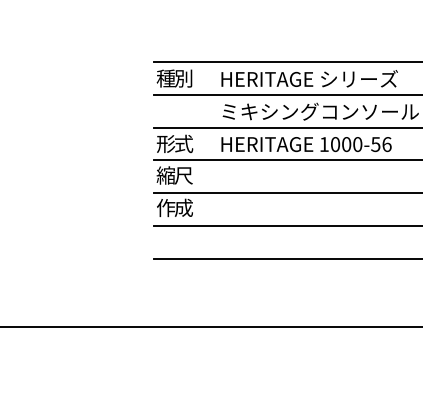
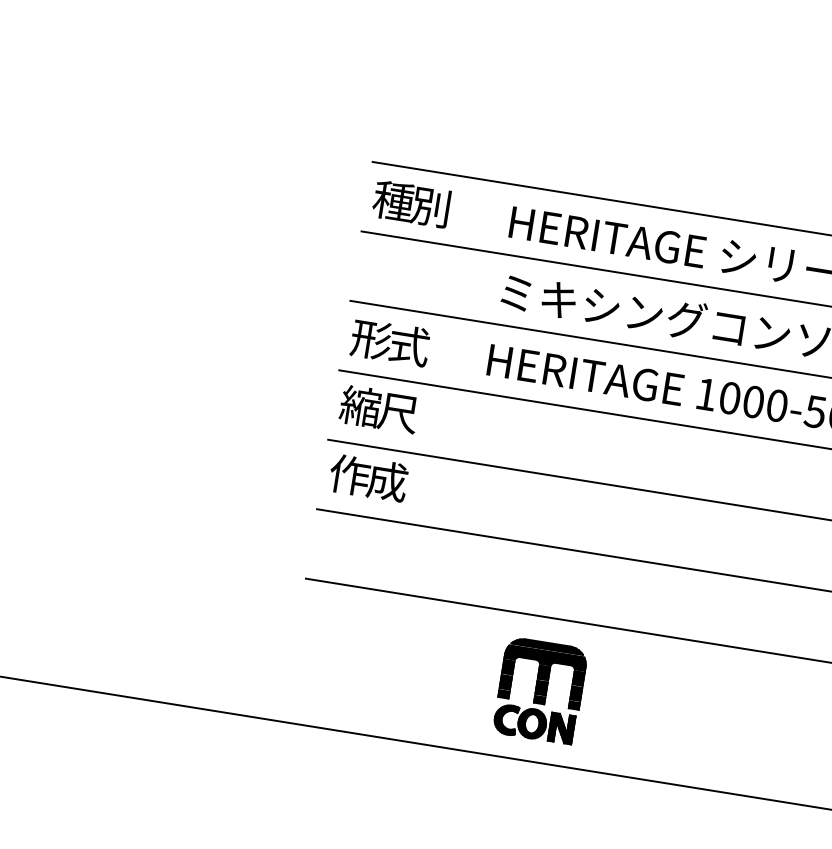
part: (269, 292) -> (540, 689), added

